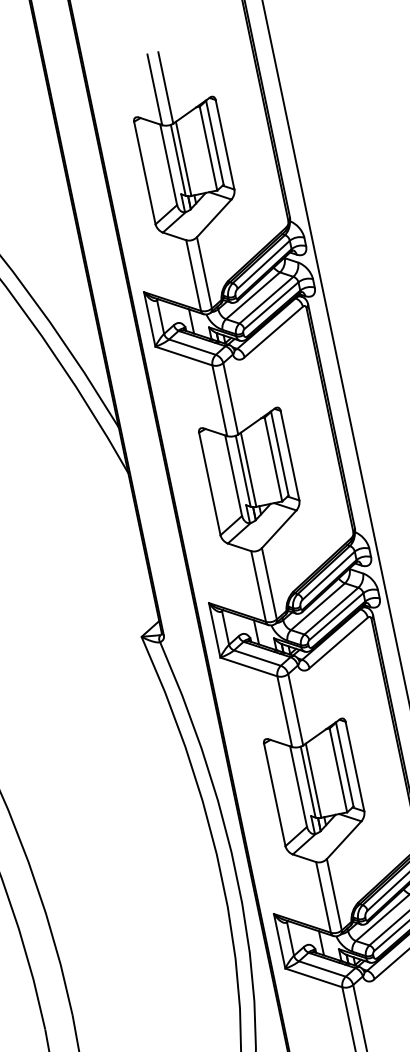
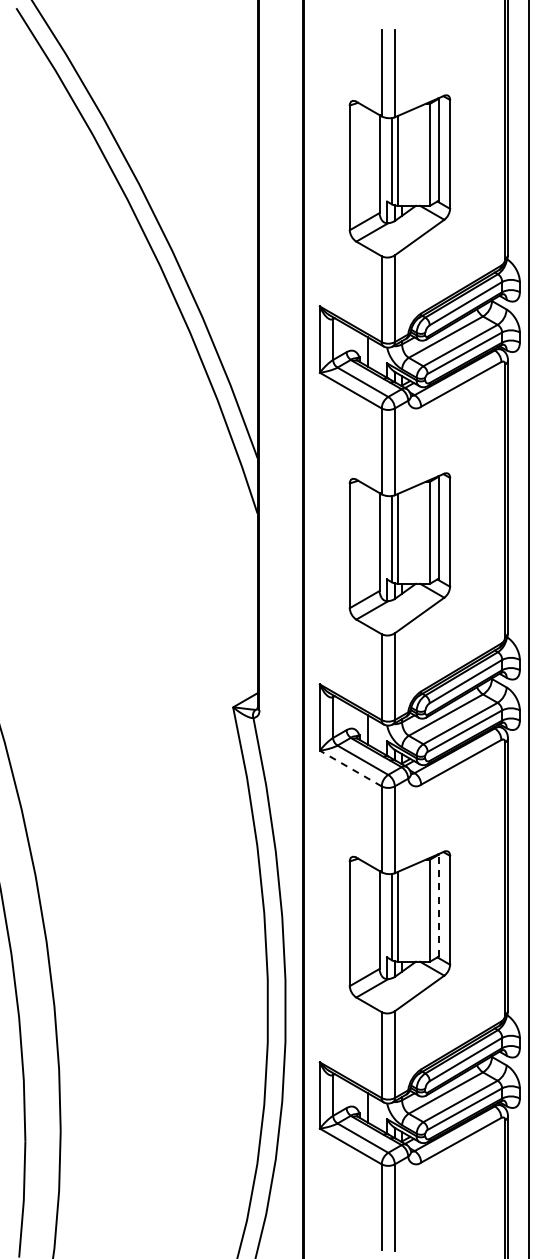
line: (248, 667) -> (350, 768), solid -> dashed
line: (344, 764) -> (438, 905), solid -> dashed

